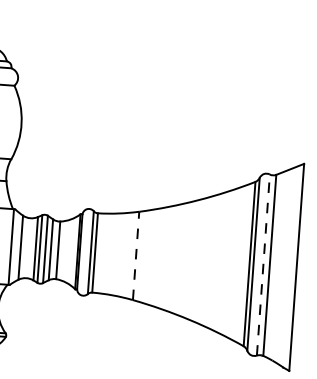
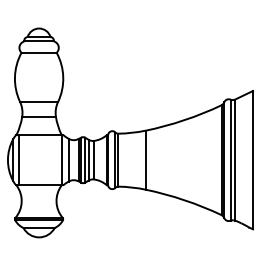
line: (135, 254) -> (145, 159), dashed -> solid
line: (262, 265) -> (230, 160), dashed -> solid

